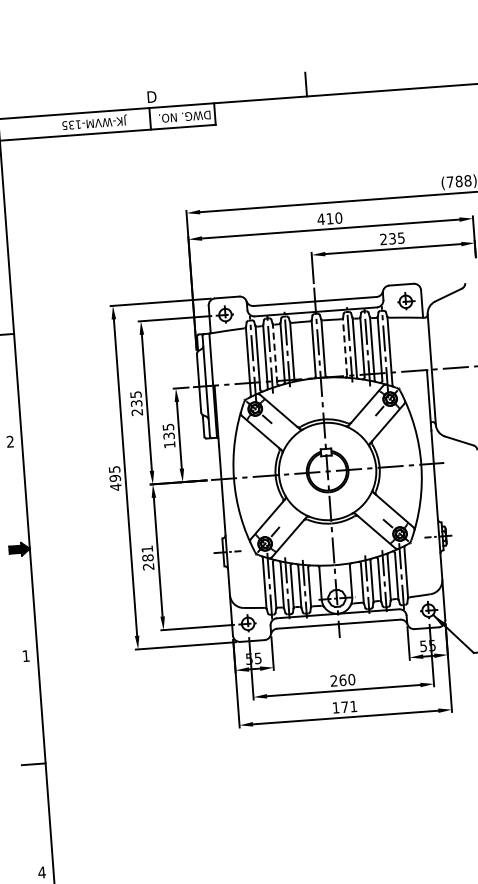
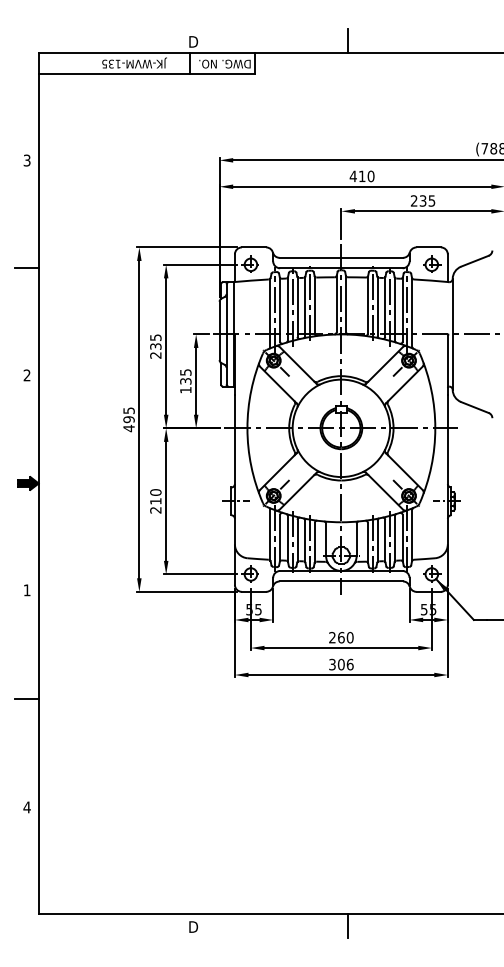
line: (344, 347) -> (367, 305), dashed -> solid
line: (275, 354) -> (297, 307), dashed -> solid
text: (147, 553) -> (155, 496), 281 -> 210
text: (345, 707) -> (341, 664), 171 -> 306

